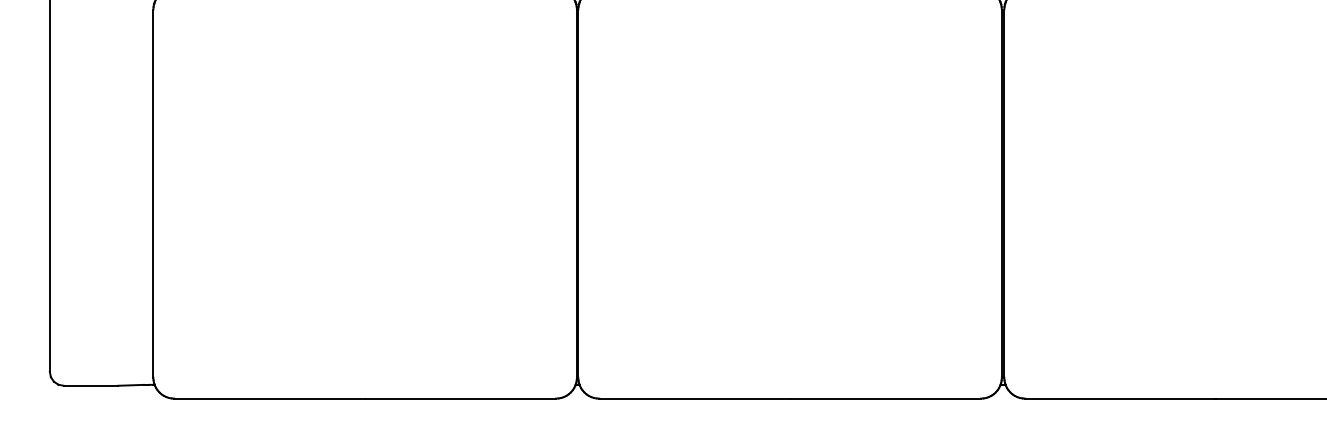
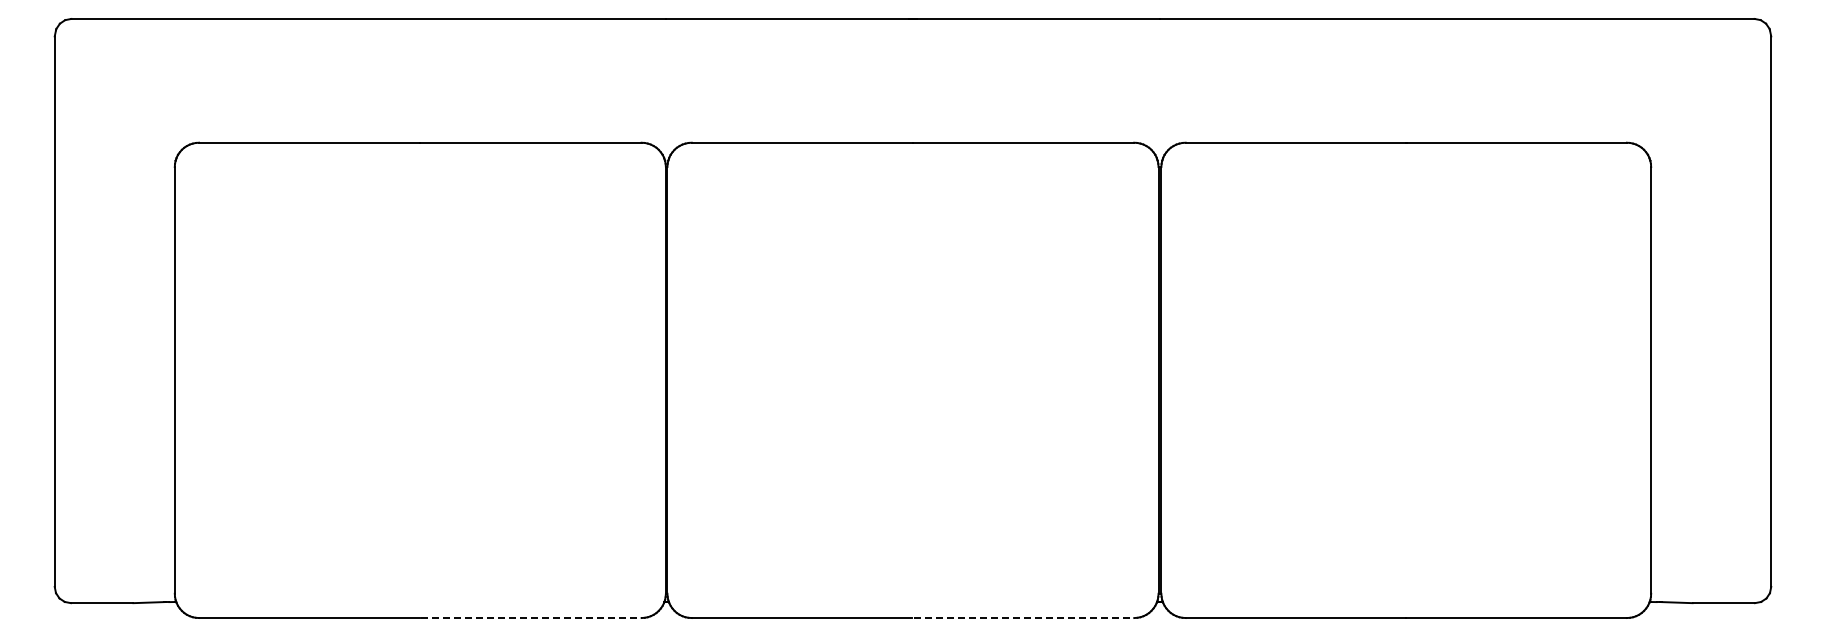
line: (461, 399) -> (531, 618), solid -> dashed
line: (886, 399) -> (1024, 618), solid -> dashed

